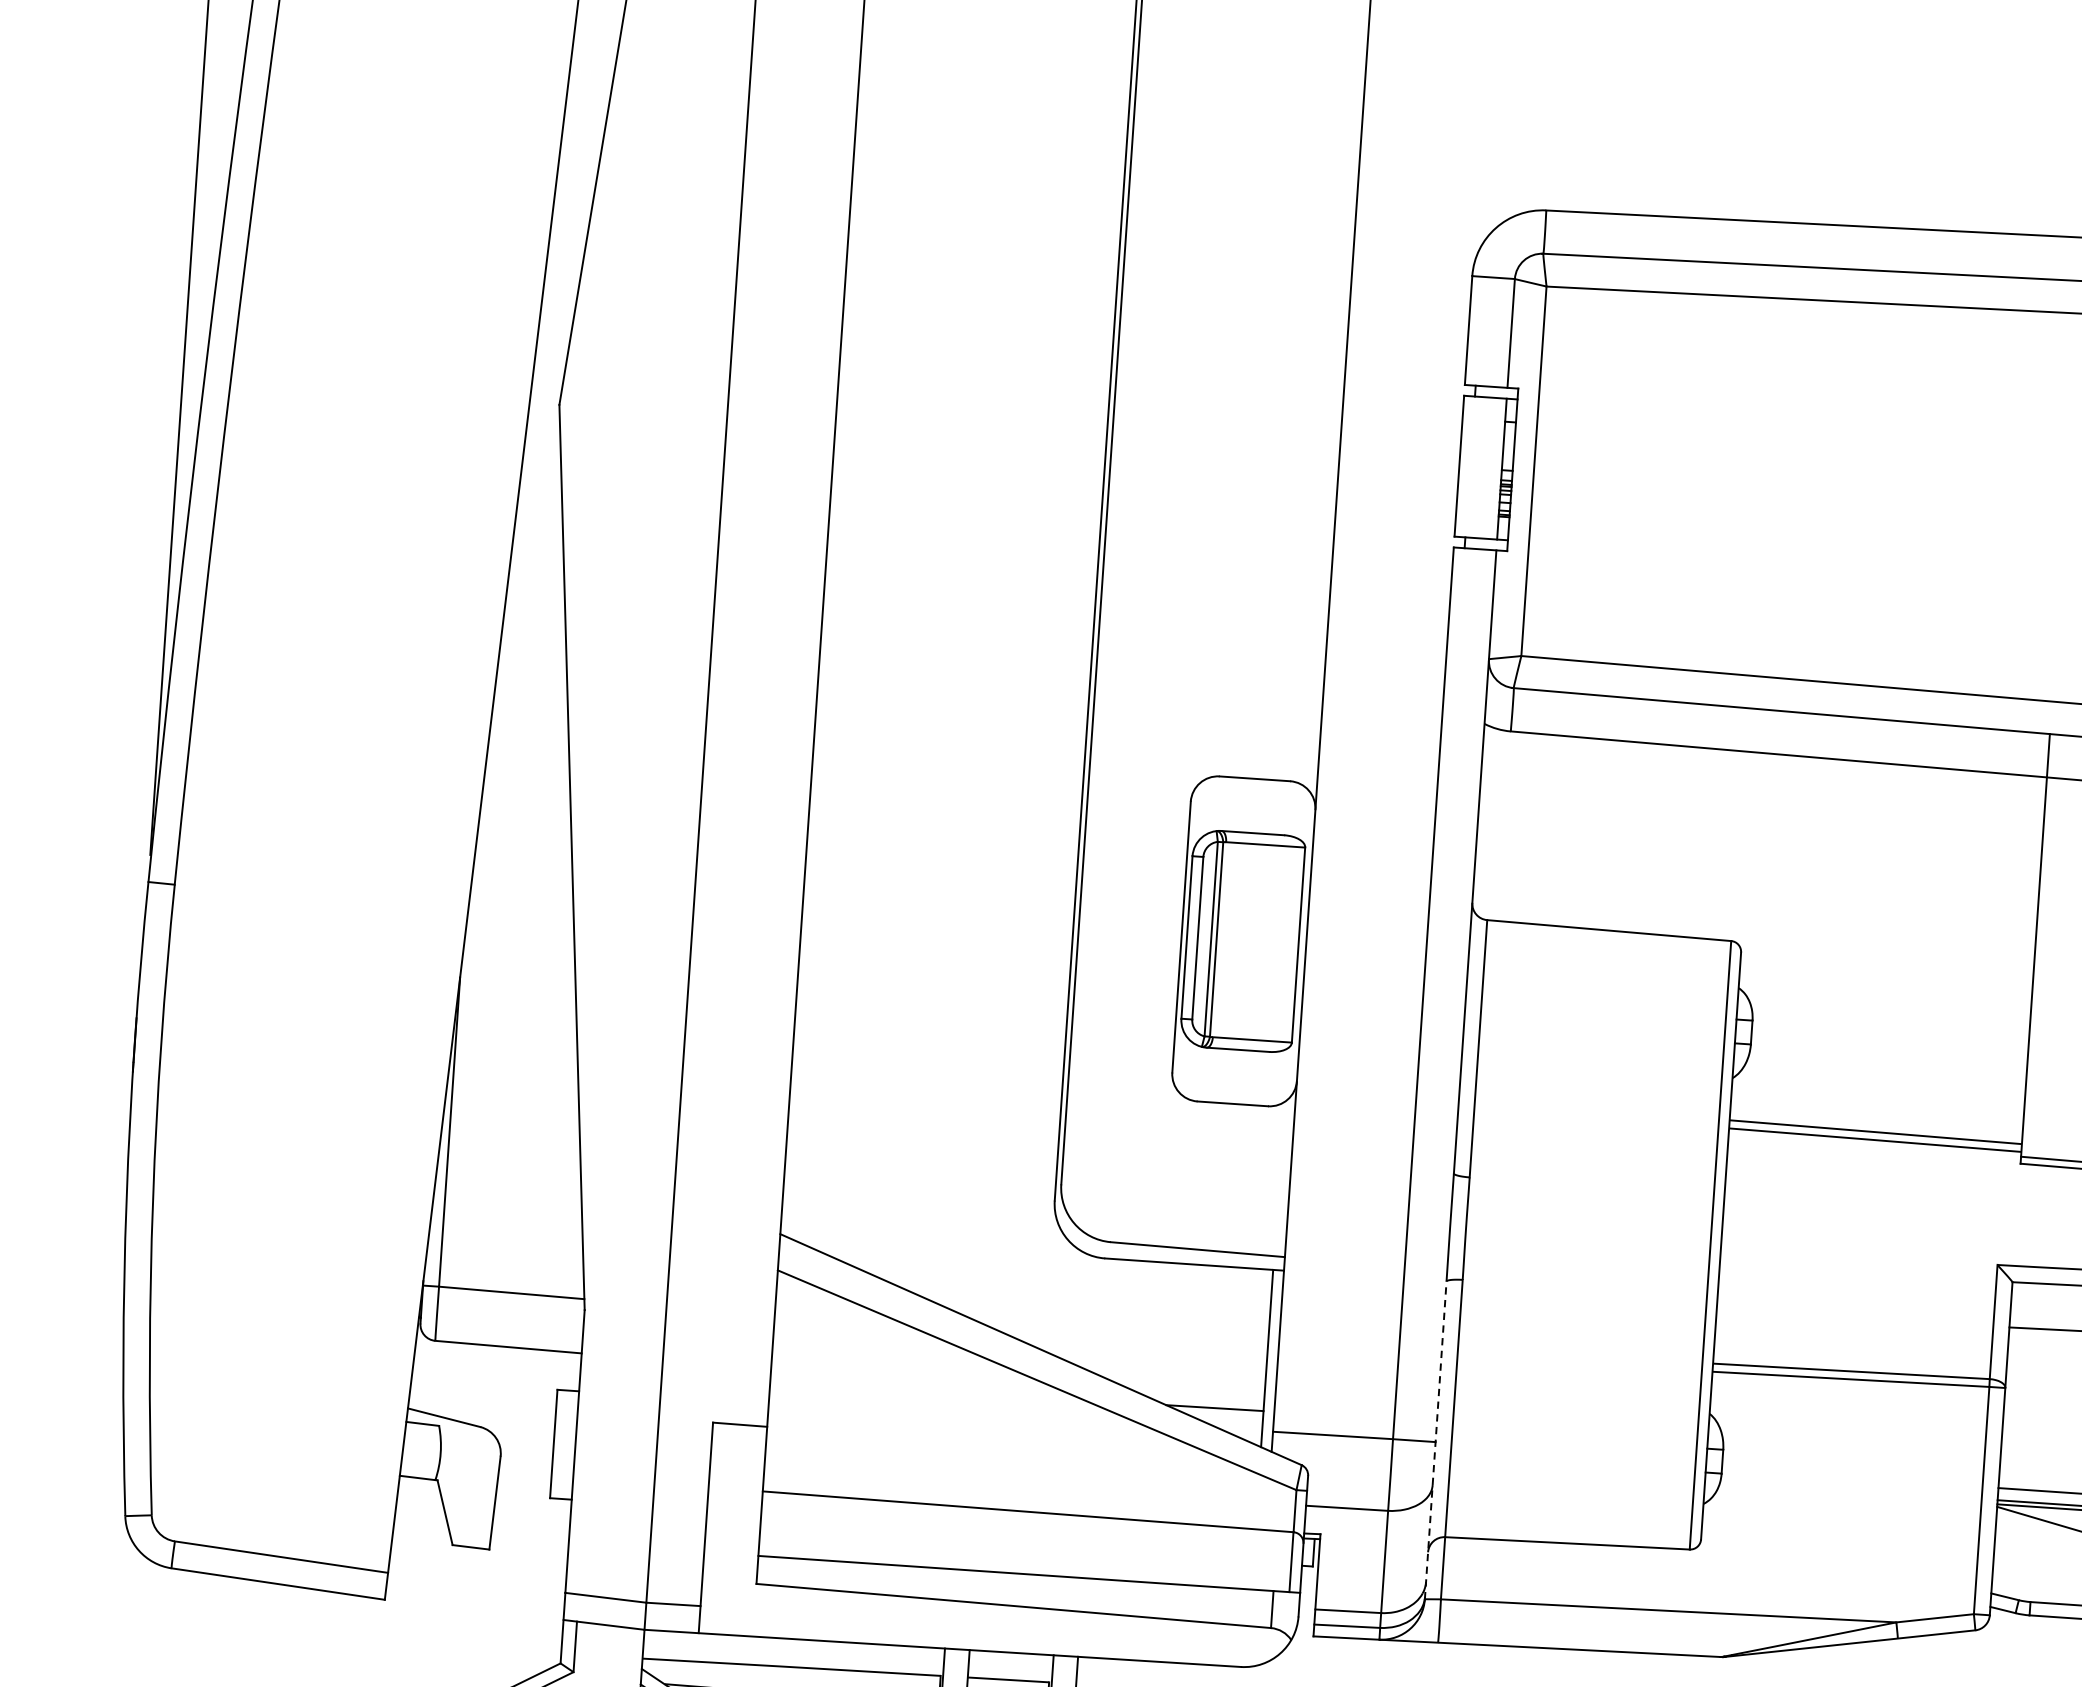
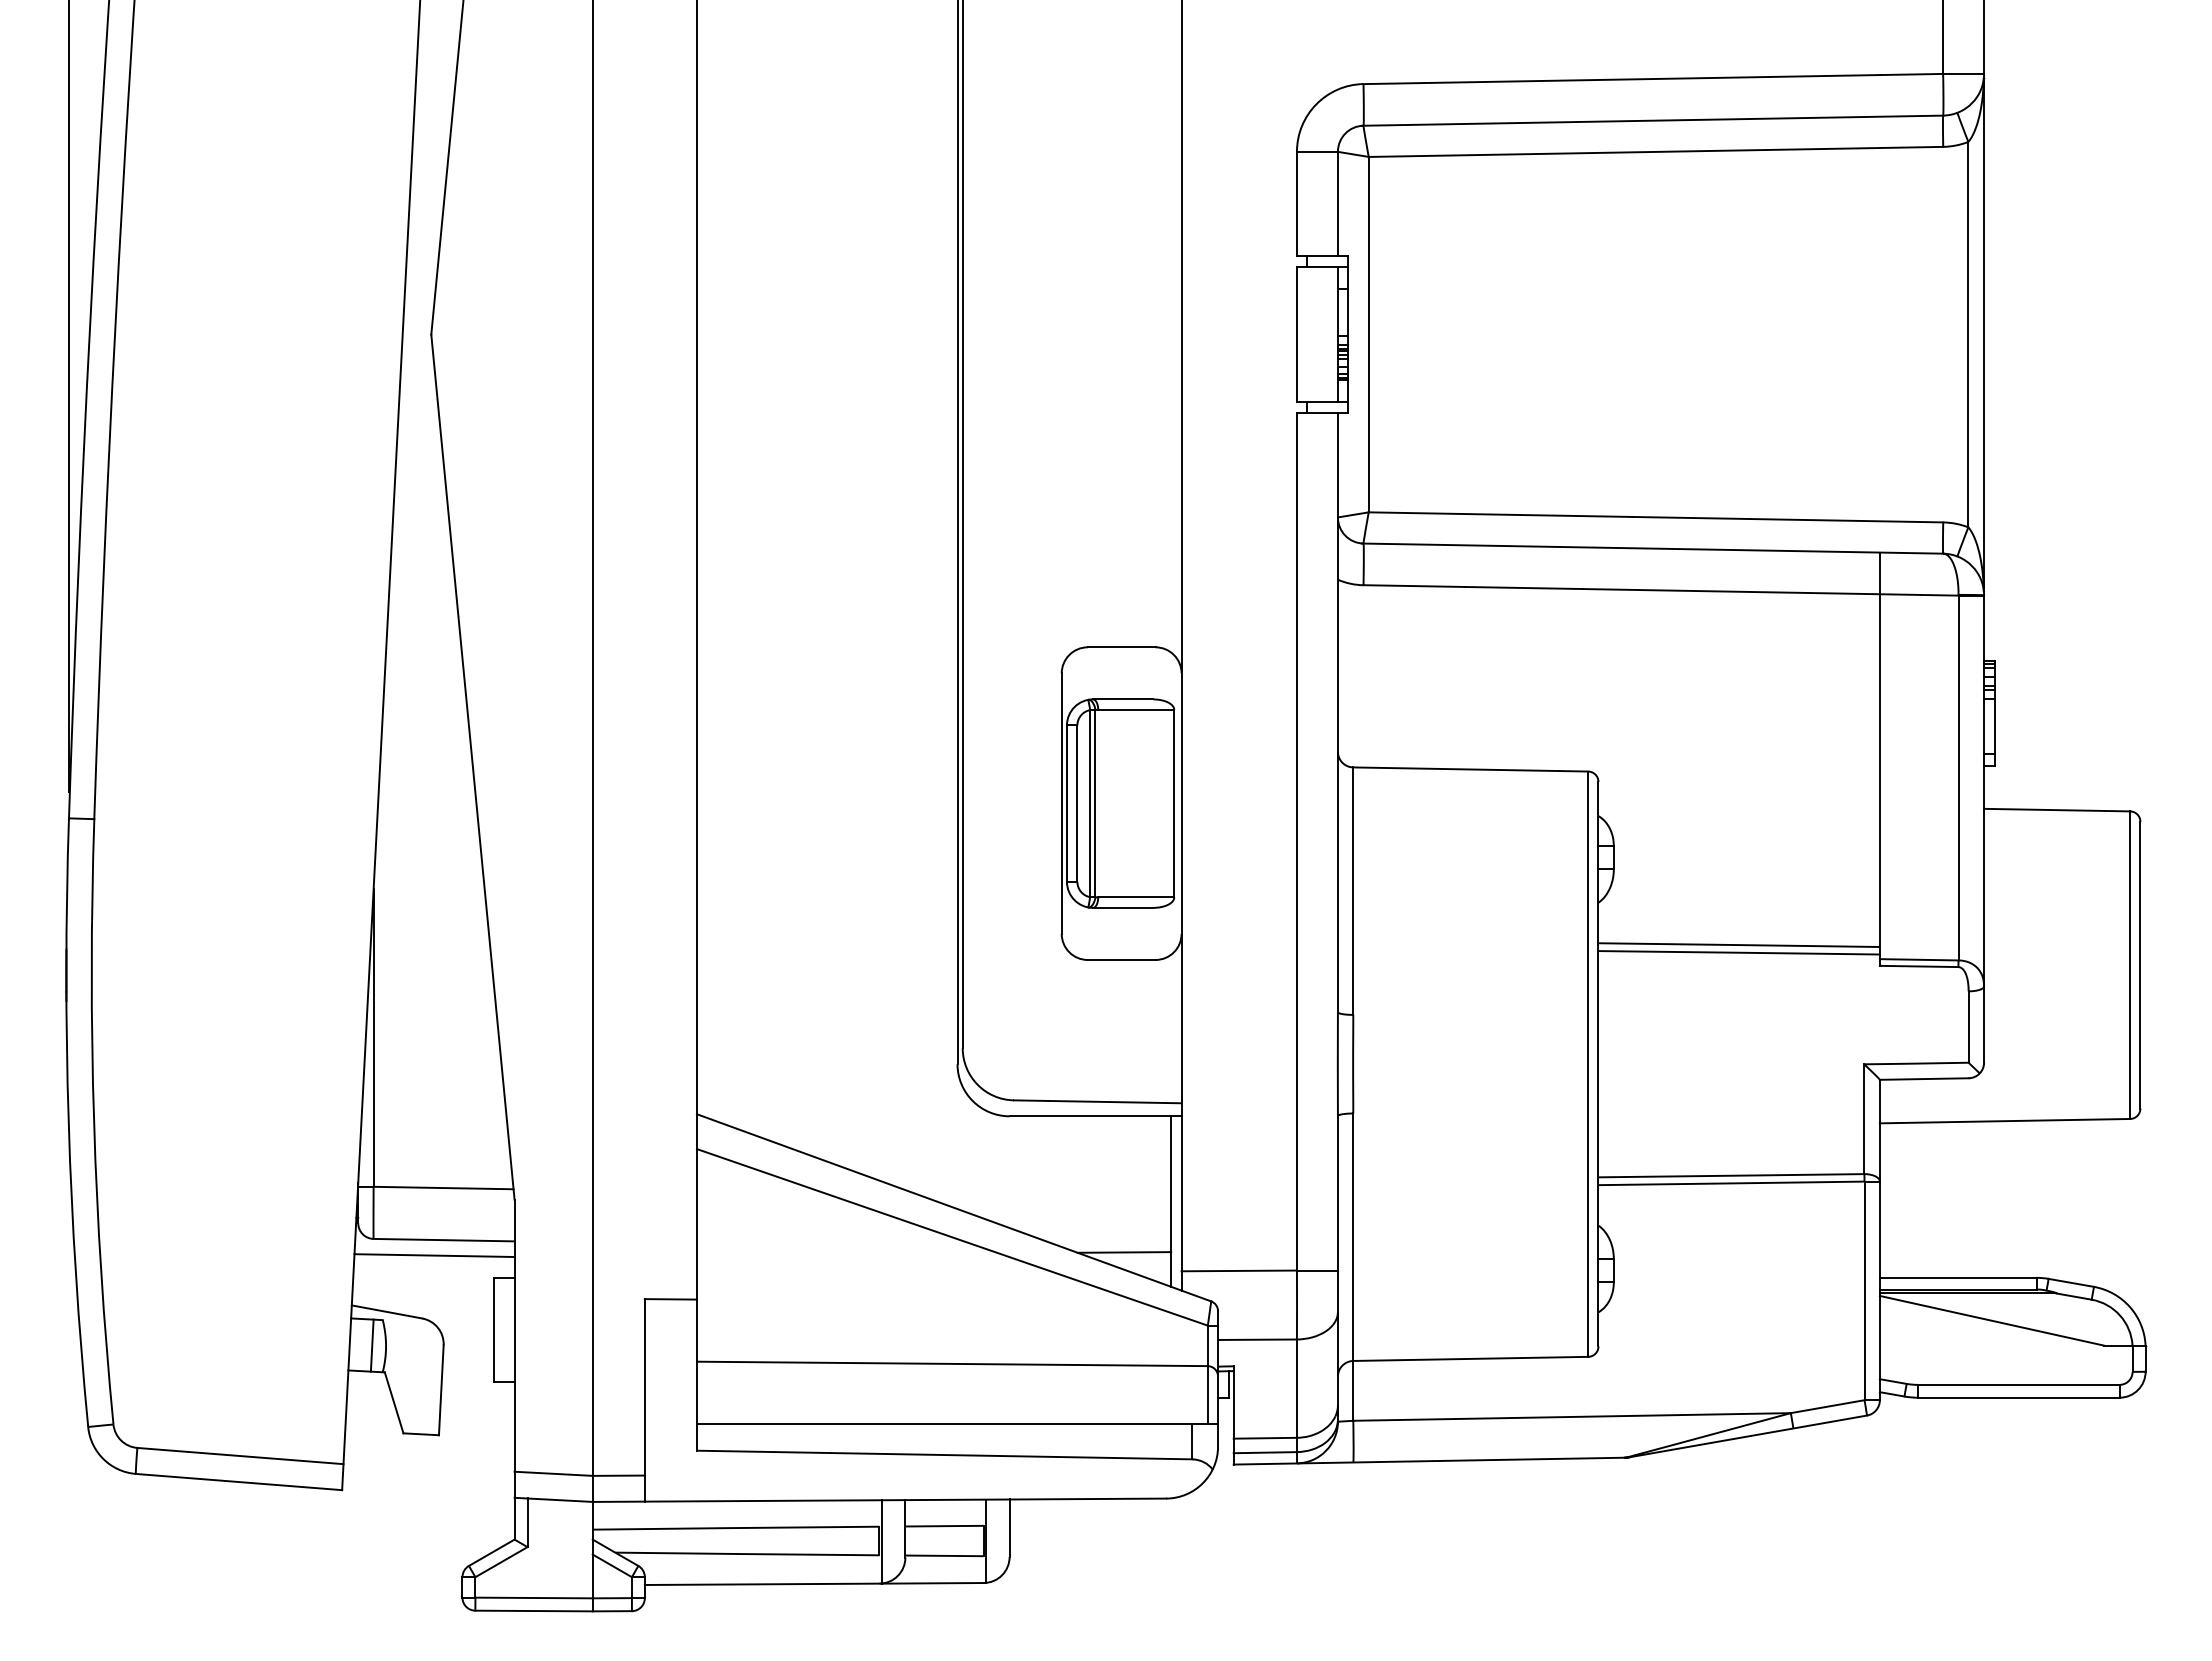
line: (497, 1362) -> (434, 1255), added
line: (1435, 1439) -> (1337, 1268), dashed -> solid
line: (425, 1451) -> (371, 1345), added

